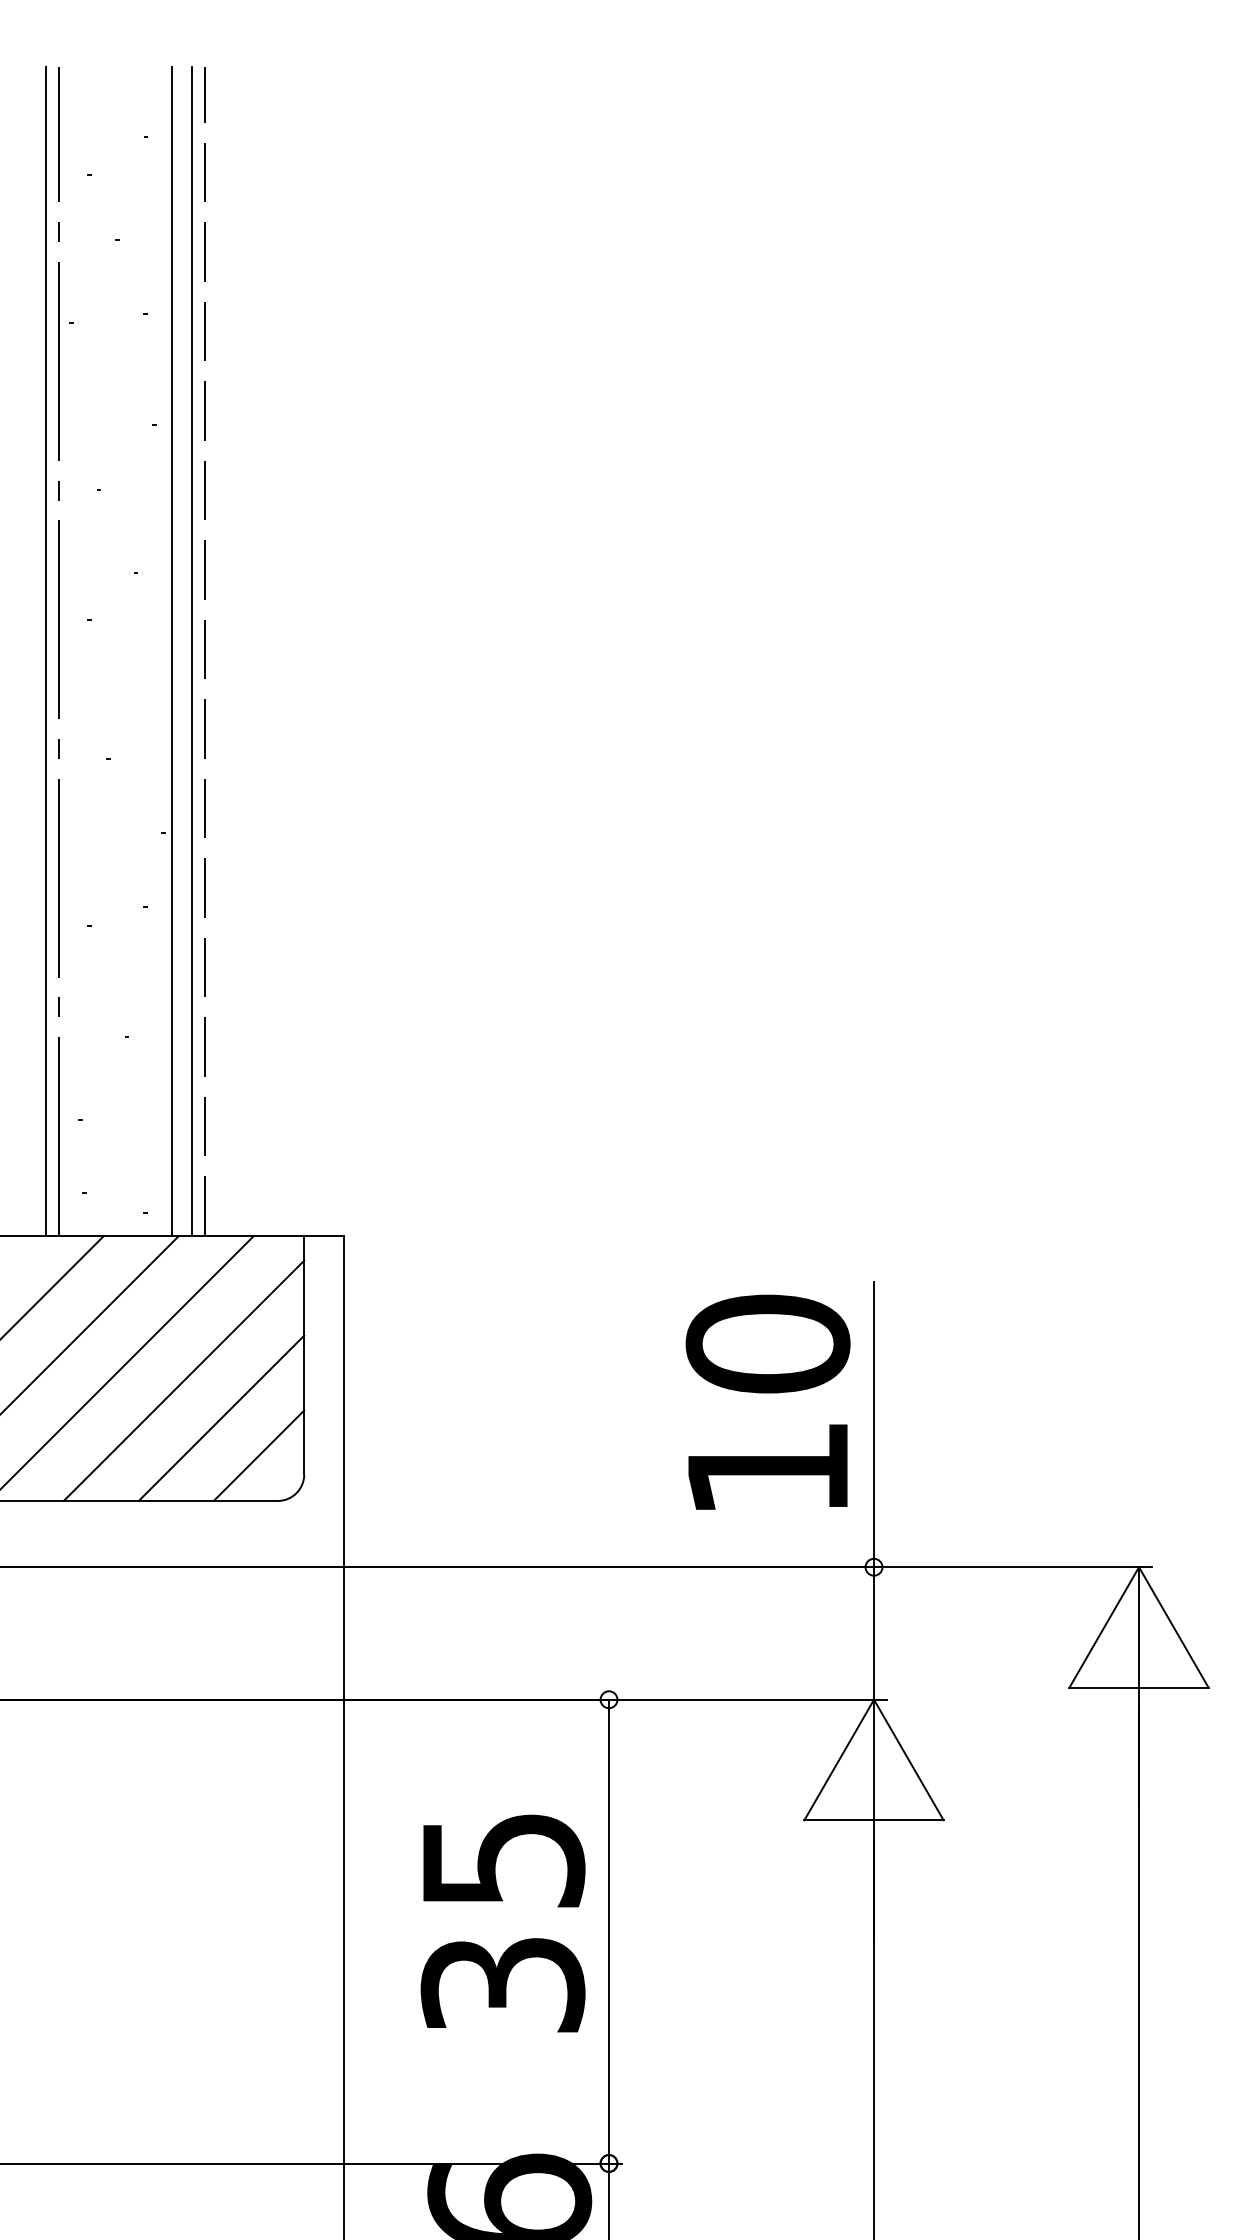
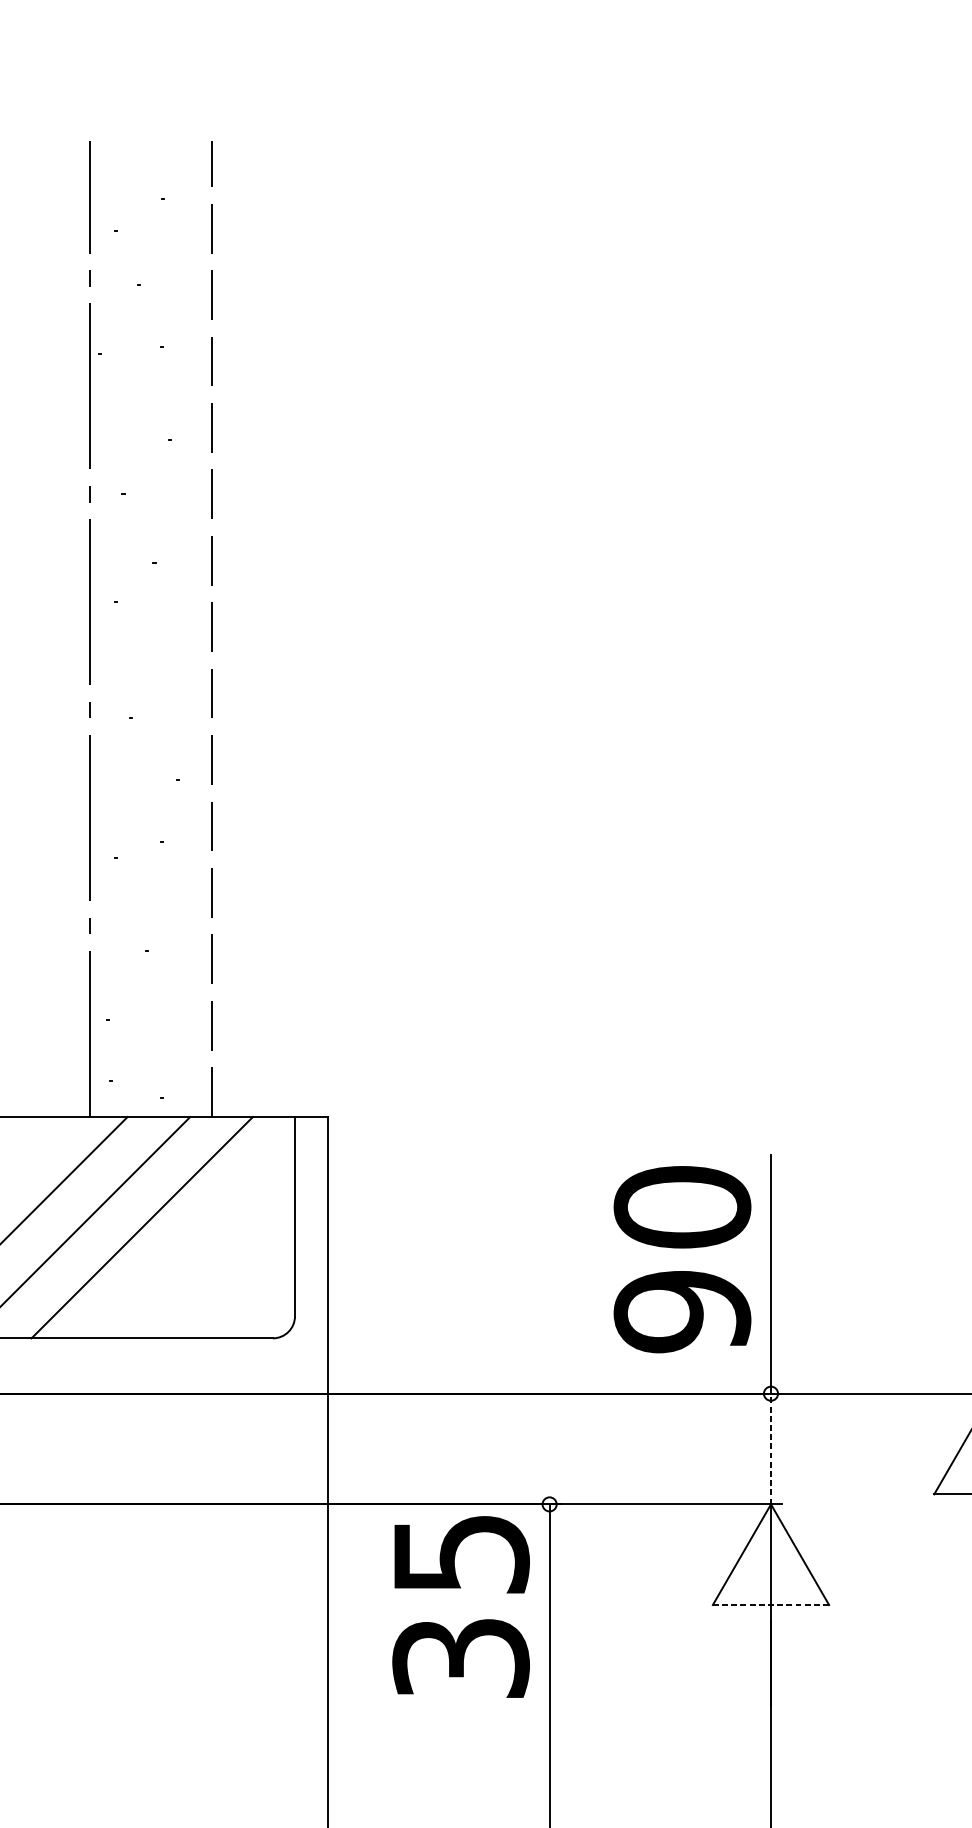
line: (45, 651) -> (78, 628), removed
line: (171, 651) -> (184, 628), removed
line: (191, 651) -> (200, 628), removed
line: (183, 1380) -> (194, 1237), removed
line: (221, 1417) -> (225, 1268), removed
line: (258, 1455) -> (256, 1300), removed
text: (767, 1469) -> (682, 1312), 10 -> 90
line: (874, 1633) -> (771, 1449), solid -> dashed
line: (874, 1820) -> (771, 1605), solid -> dashed
text: (502, 1923) -> (460, 1606), moved

